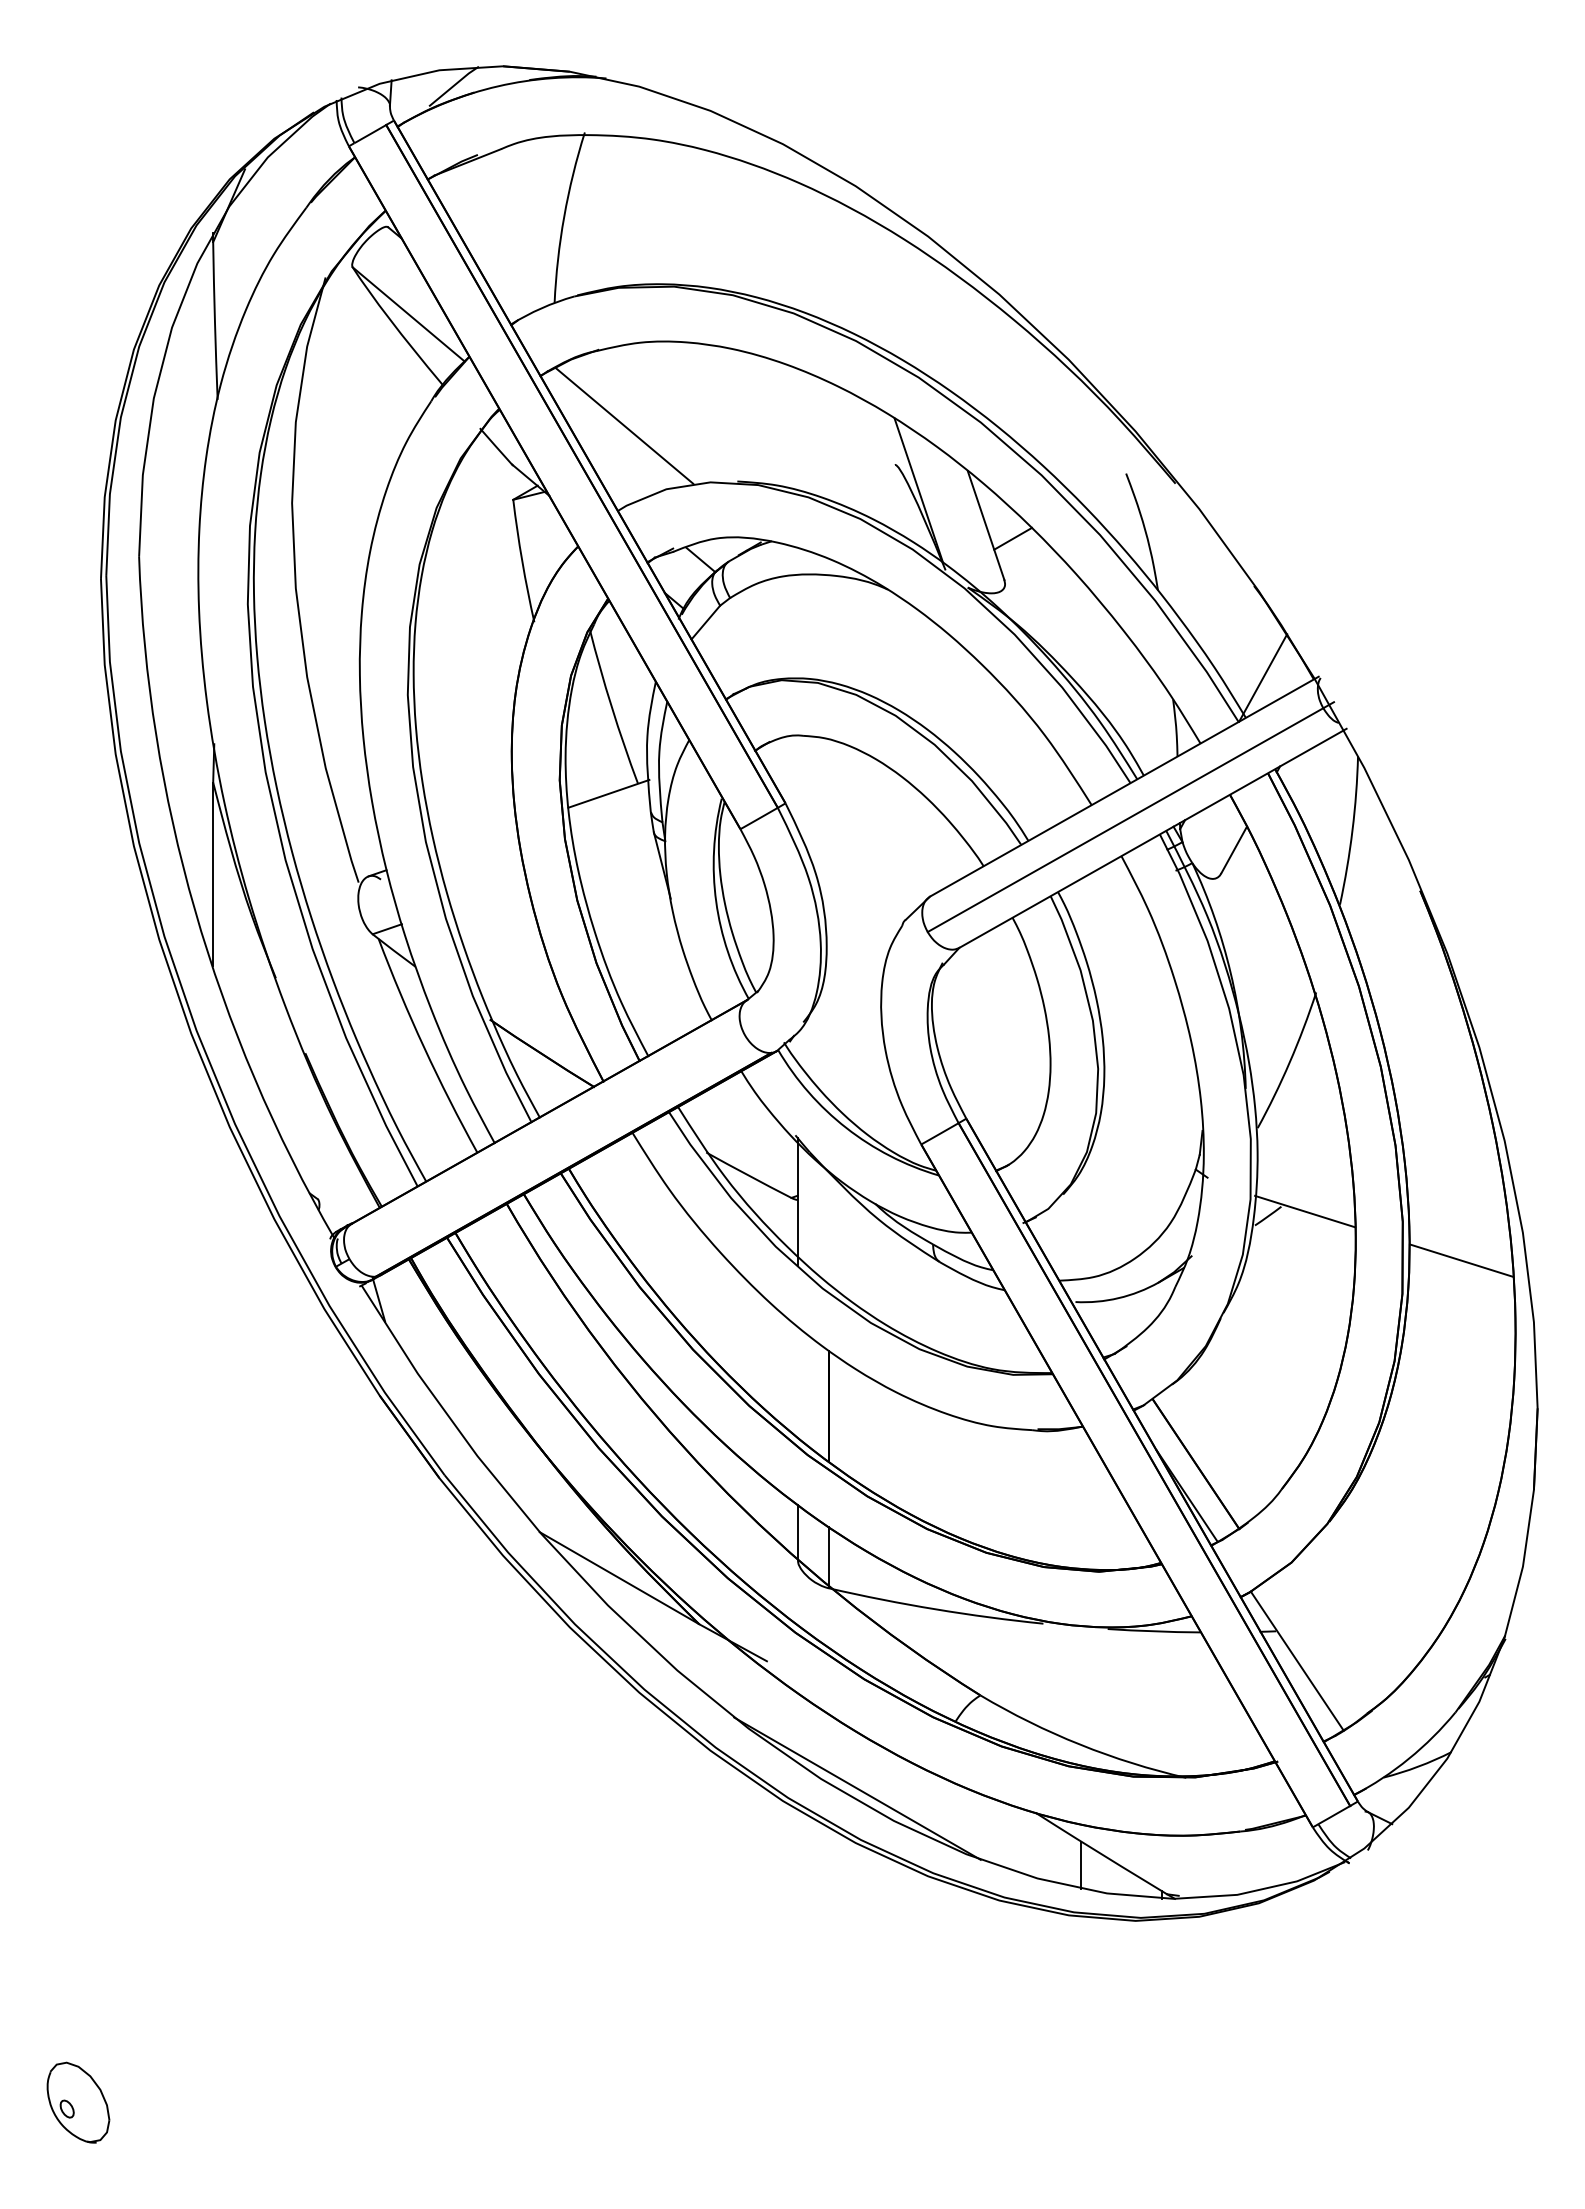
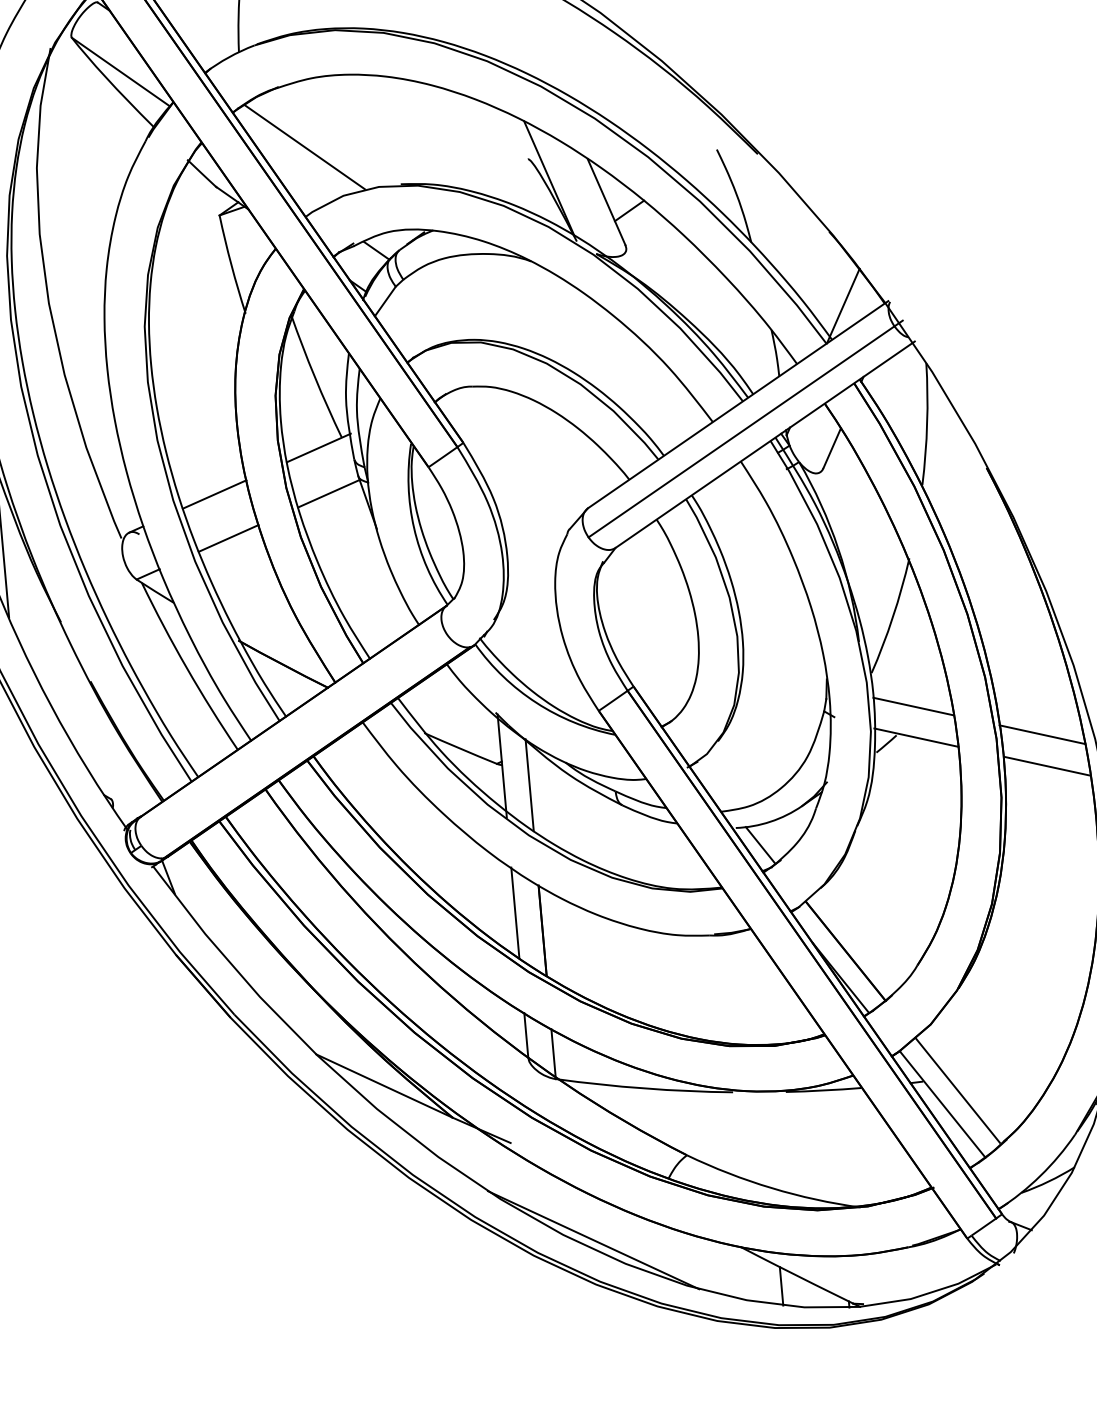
line: (476, 838) -> (214, 494), added
line: (616, 850) -> (329, 493), added
line: (489, 894) -> (228, 538), added
line: (1305, 1173) -> (913, 706), added
line: (1458, 1221) -> (1041, 734), added
line: (829, 1227) -> (530, 785), added
line: (1103, 1325) -> (760, 845), added
line: (797, 1381) -> (515, 912), added
line: (1316, 1645) -> (957, 1090), added

